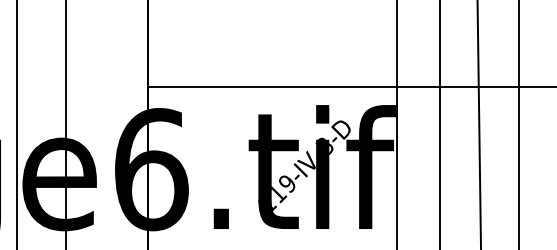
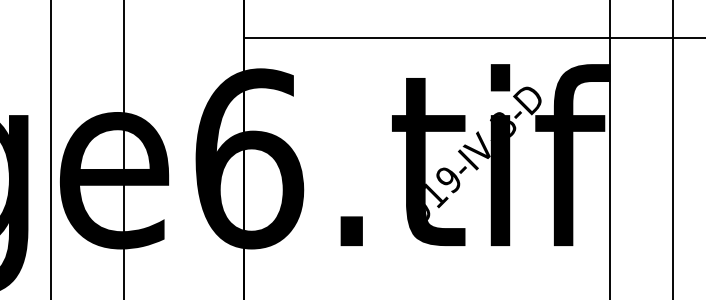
text: (267, 205) -> (419, 211), 119-IV-3-D -> 919-IV-3-D

